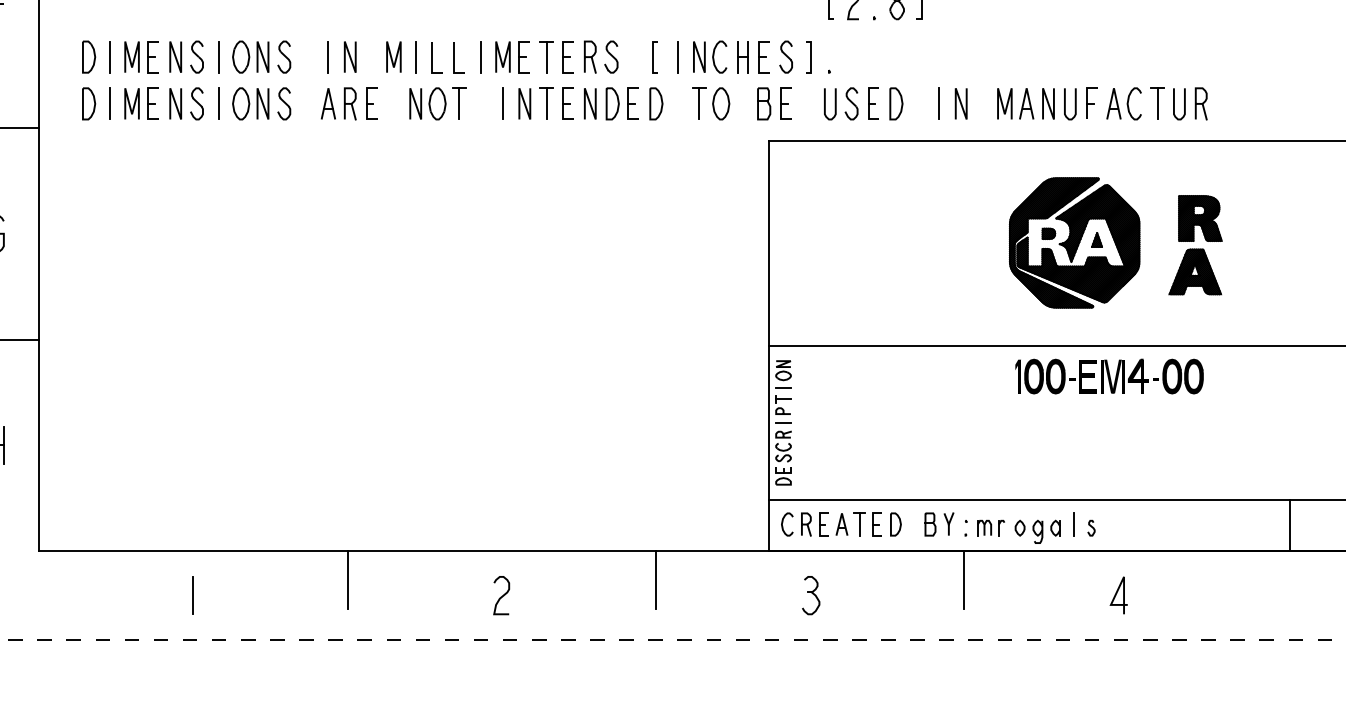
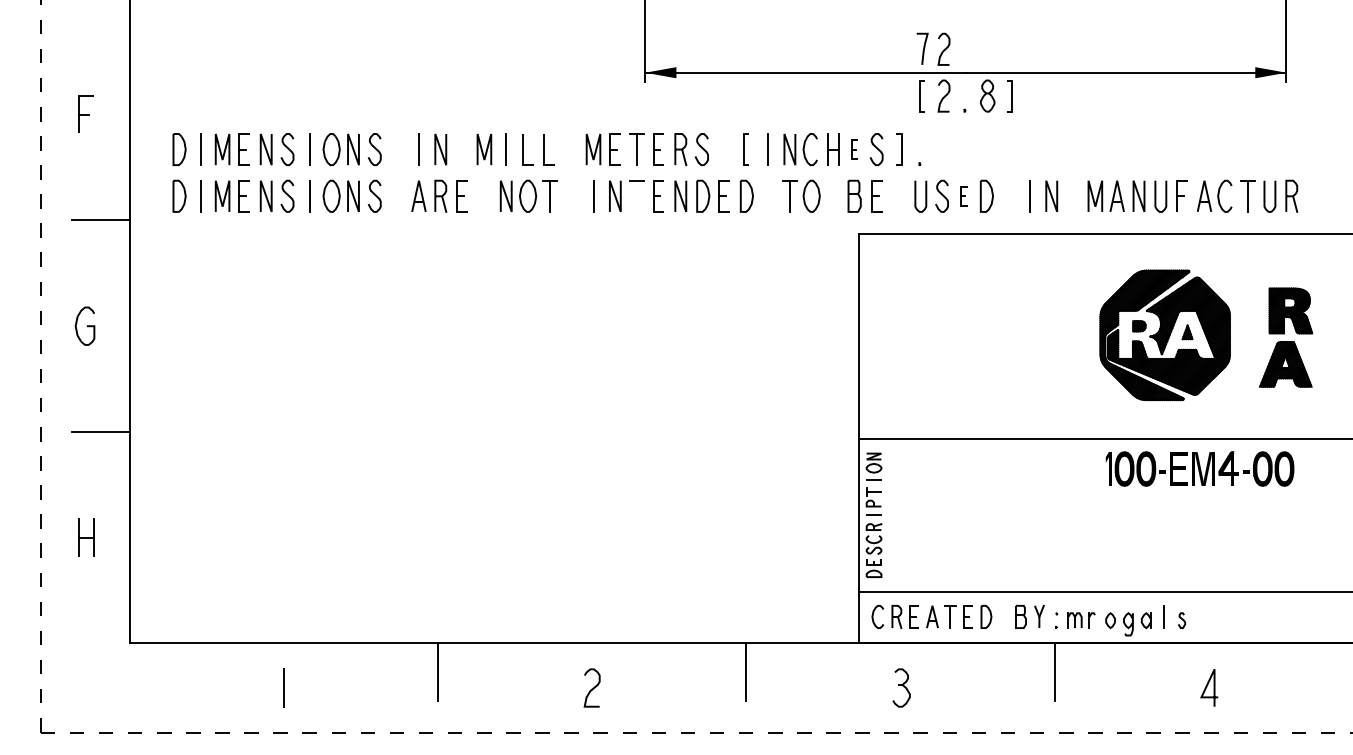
line: (480, 57) -> (571, 149), removed
part: (763, 57) -> (854, 149), size x0.6
line: (546, 103) -> (637, 195), removed
part: (872, 104) -> (963, 196), size x0.6

